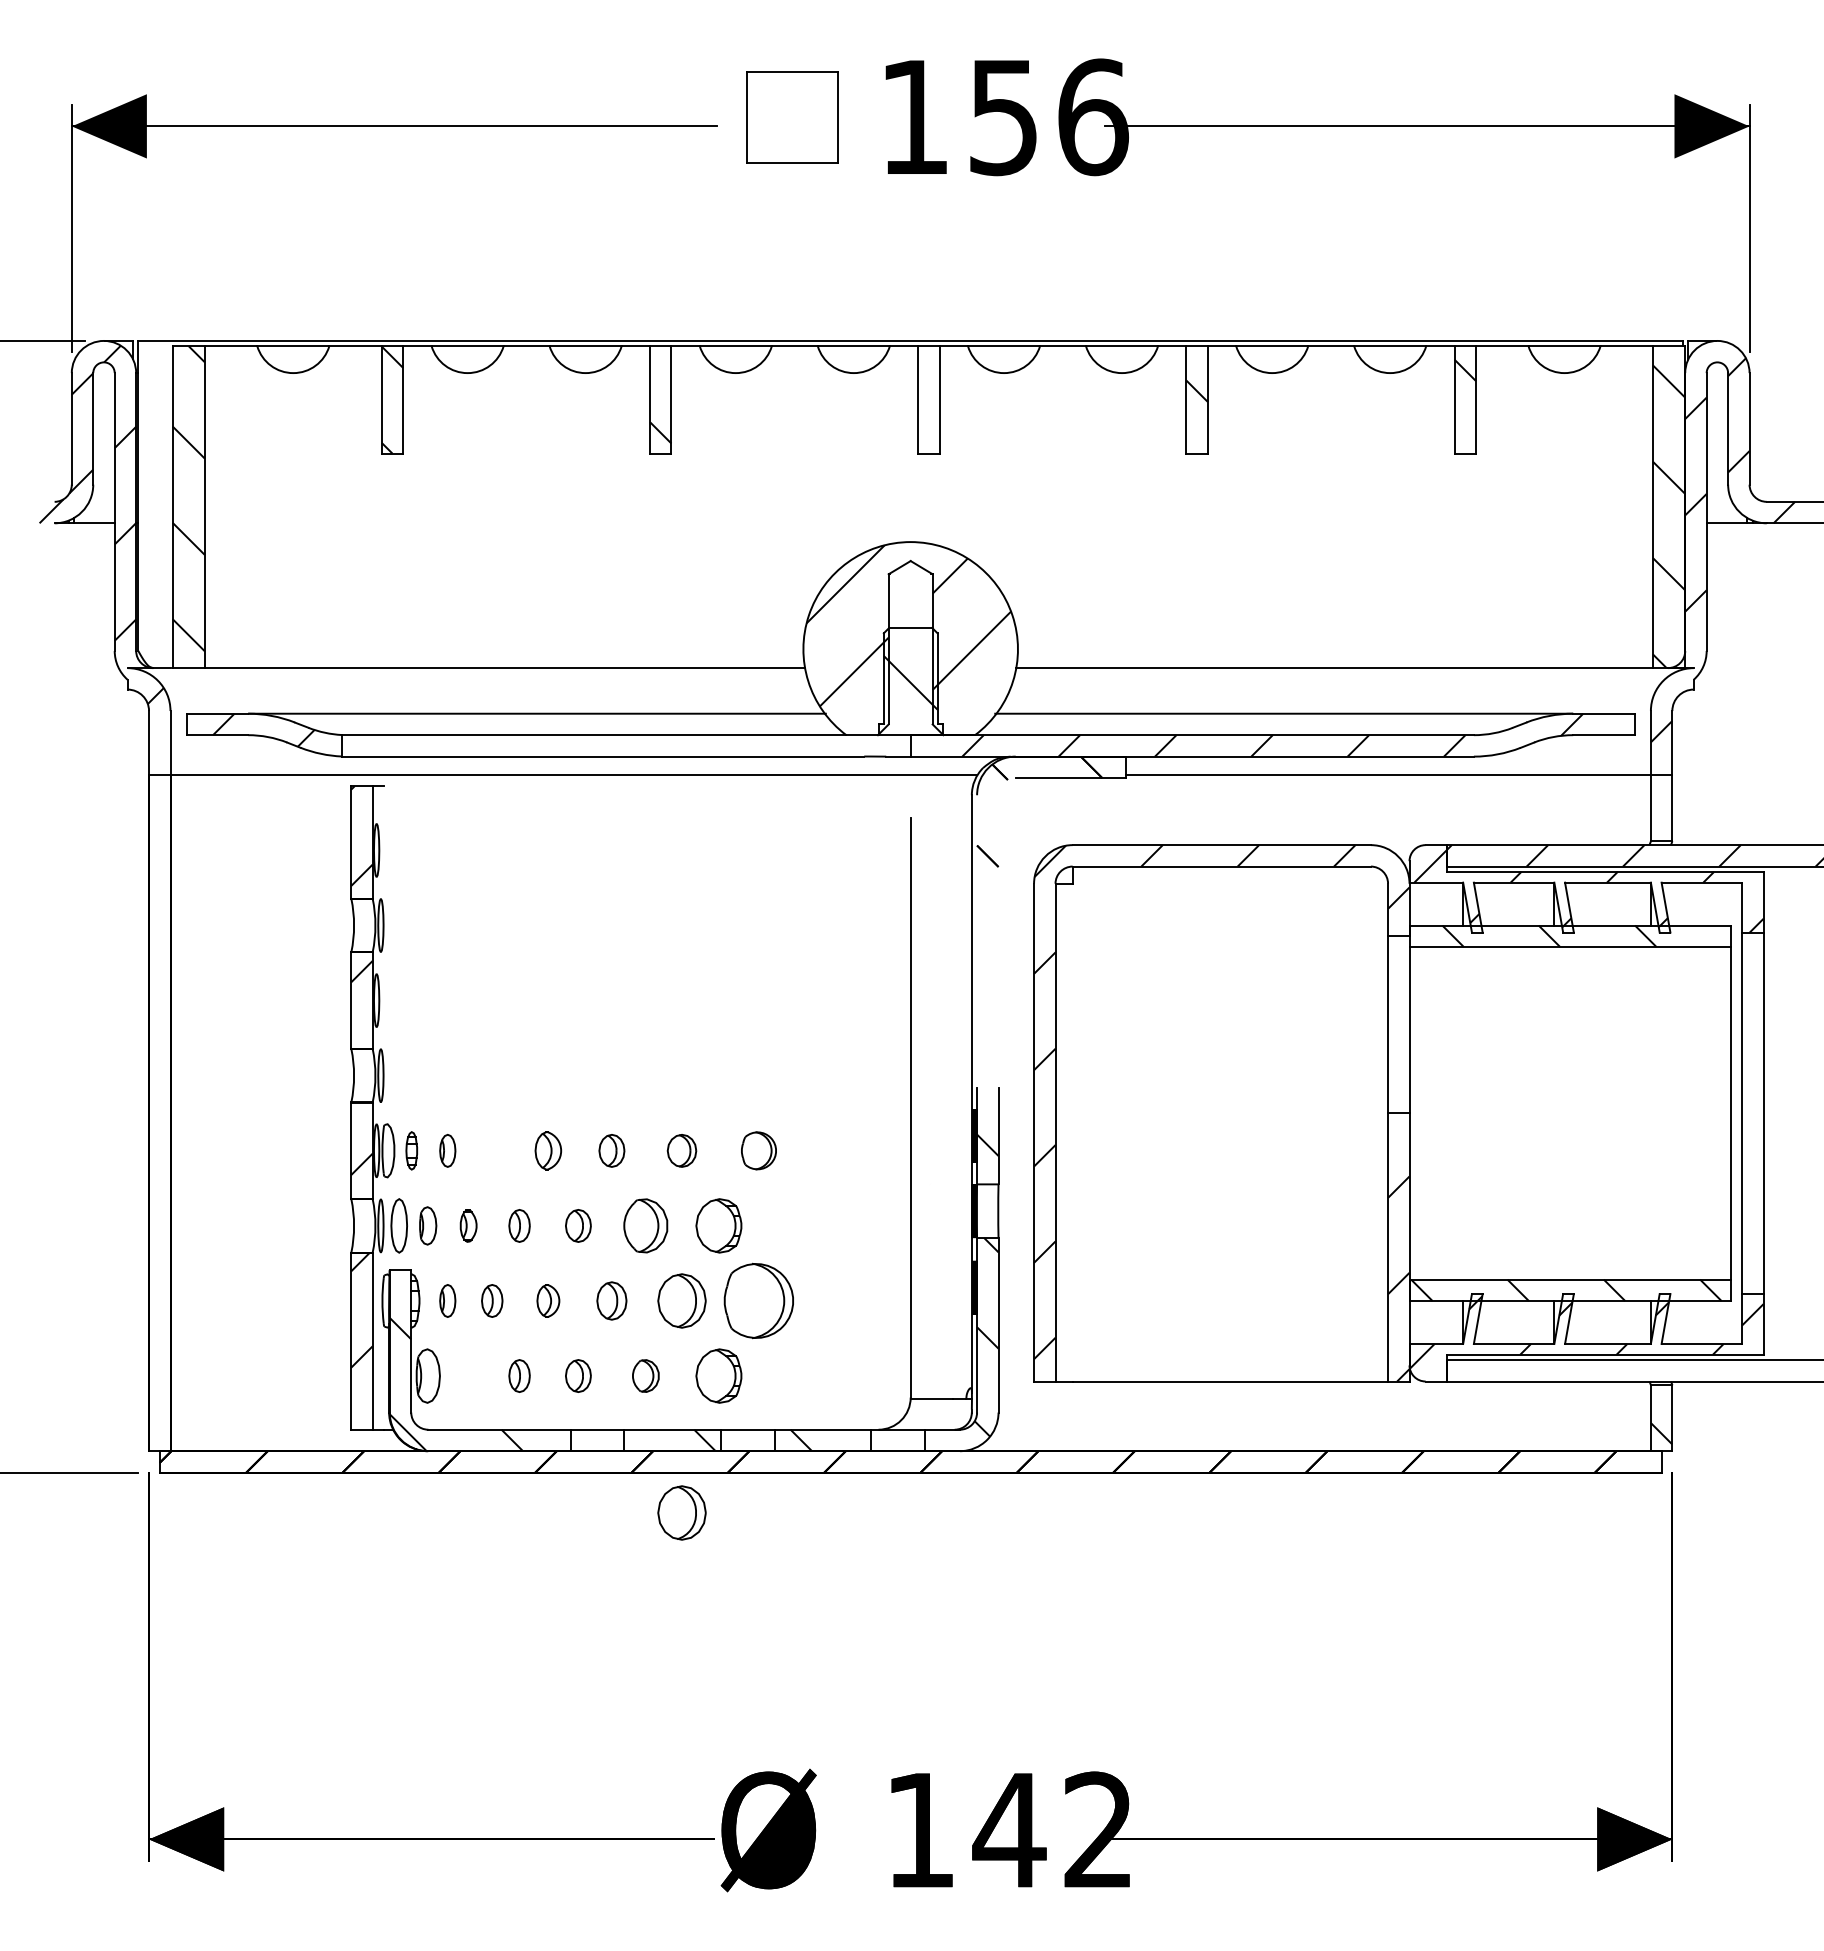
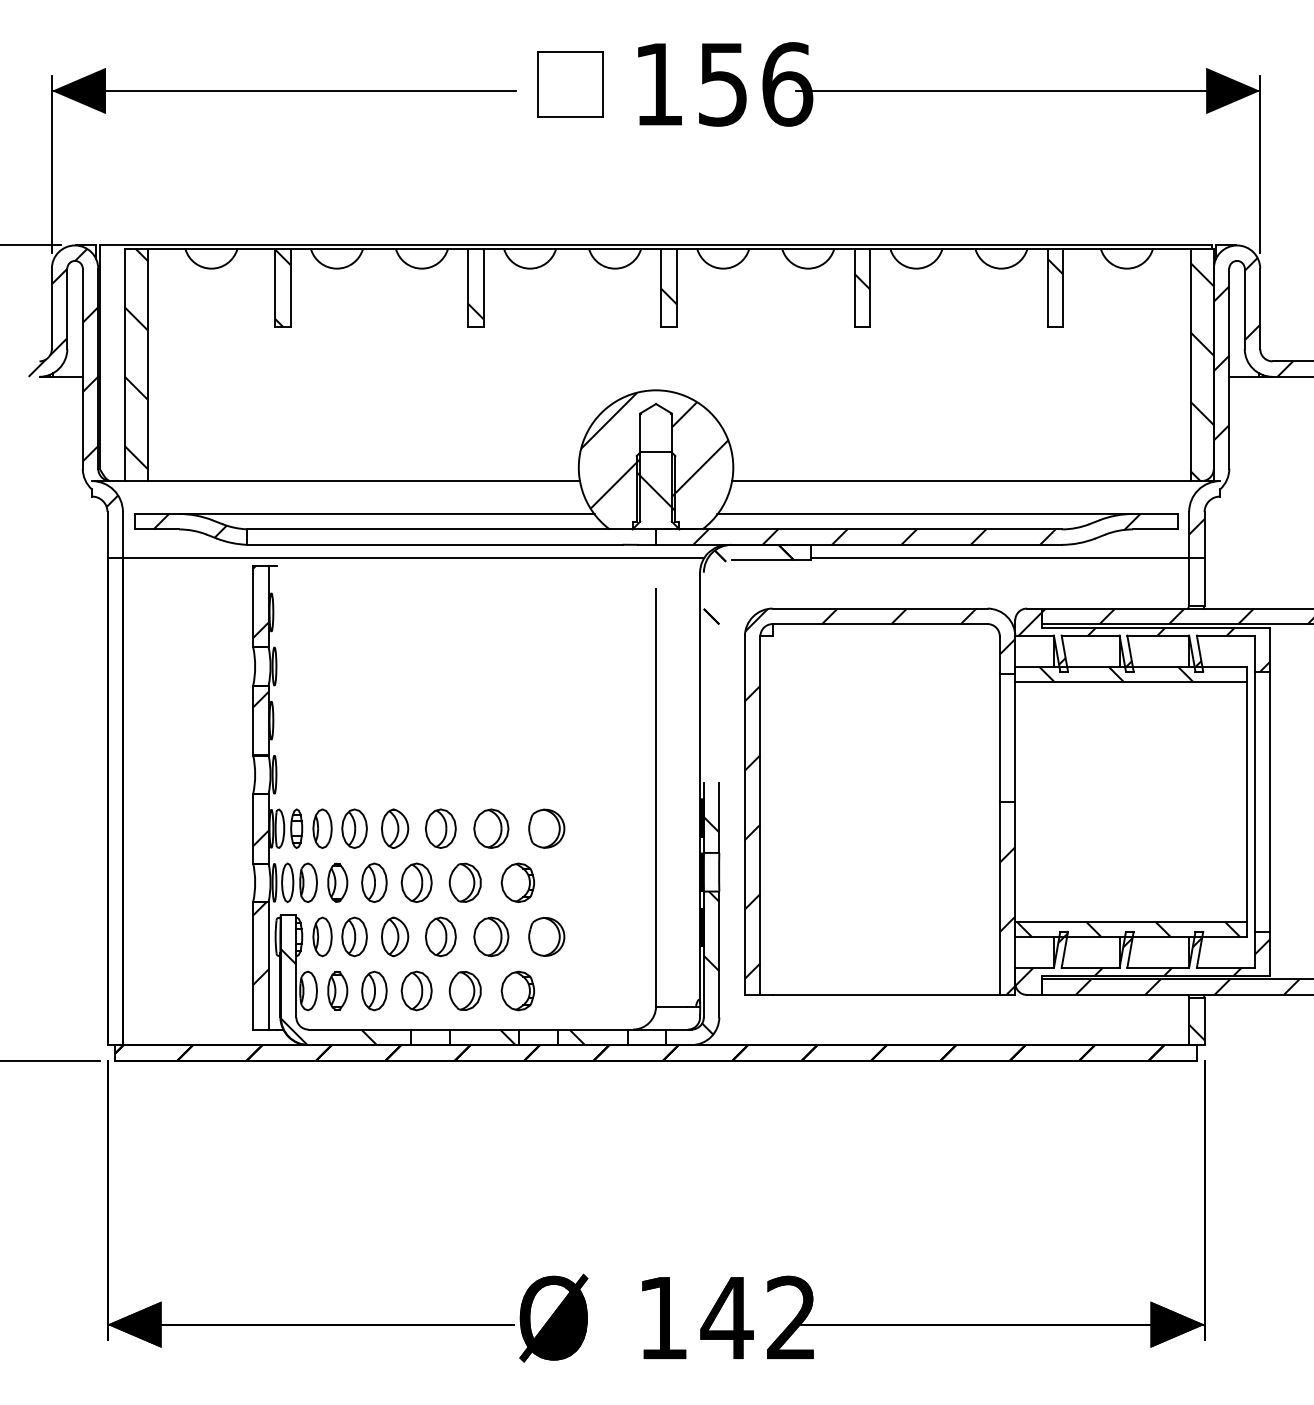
hatch: (928, 411) -> (668, 296), added
part: (411, 1150) -> (296, 828), size x1.43
part: (447, 1150) -> (322, 828), size x1.67
part: (492, 1150) -> (354, 828), added
part: (548, 1150) -> (395, 828), size x1.43
part: (611, 1150) -> (440, 828), size x1.67
part: (681, 1150) -> (490, 828), size x1.67
part: (758, 1150) -> (546, 828), size x1.43
part: (427, 1225) -> (308, 882), size x1.43
part: (468, 1225) -> (337, 882), size x1.67
part: (519, 1225) -> (374, 882), size x1.67
part: (578, 1225) -> (416, 882), size x1.67
part: (447, 1300) -> (322, 936), size x1.67
part: (492, 1300) -> (354, 936), size x1.67
part: (548, 1300) -> (395, 936), size x1.67
part: (611, 1300) -> (440, 936), size x1.43
part: (758, 1300) -> (546, 936), size x0.71
hatch: (1648, 1370) -> (1187, 986), added
part: (468, 1375) -> (337, 990), added
part: (519, 1375) -> (374, 990), size x1.67
part: (578, 1375) -> (416, 990), size x1.67
part: (645, 1375) -> (465, 990), size x1.67
part: (681, 1512) -> (490, 1089), removed

